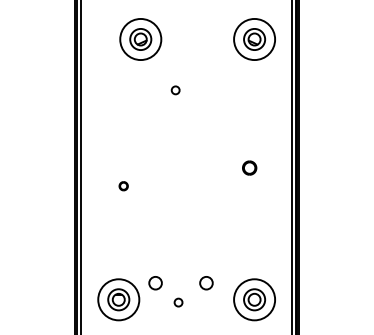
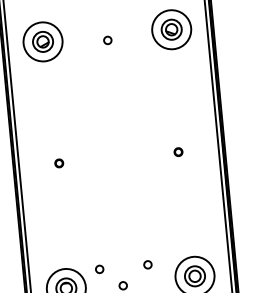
part: (140, 39) -> (42, 41), moved
circle: (175, 90) -> (107, 40), moved
part: (249, 168) -> (178, 152), size x0.62
part: (123, 186) -> (59, 163), moved
circle: (155, 282) -> (99, 268), size x0.62
circle: (206, 282) -> (147, 264), size x0.62

